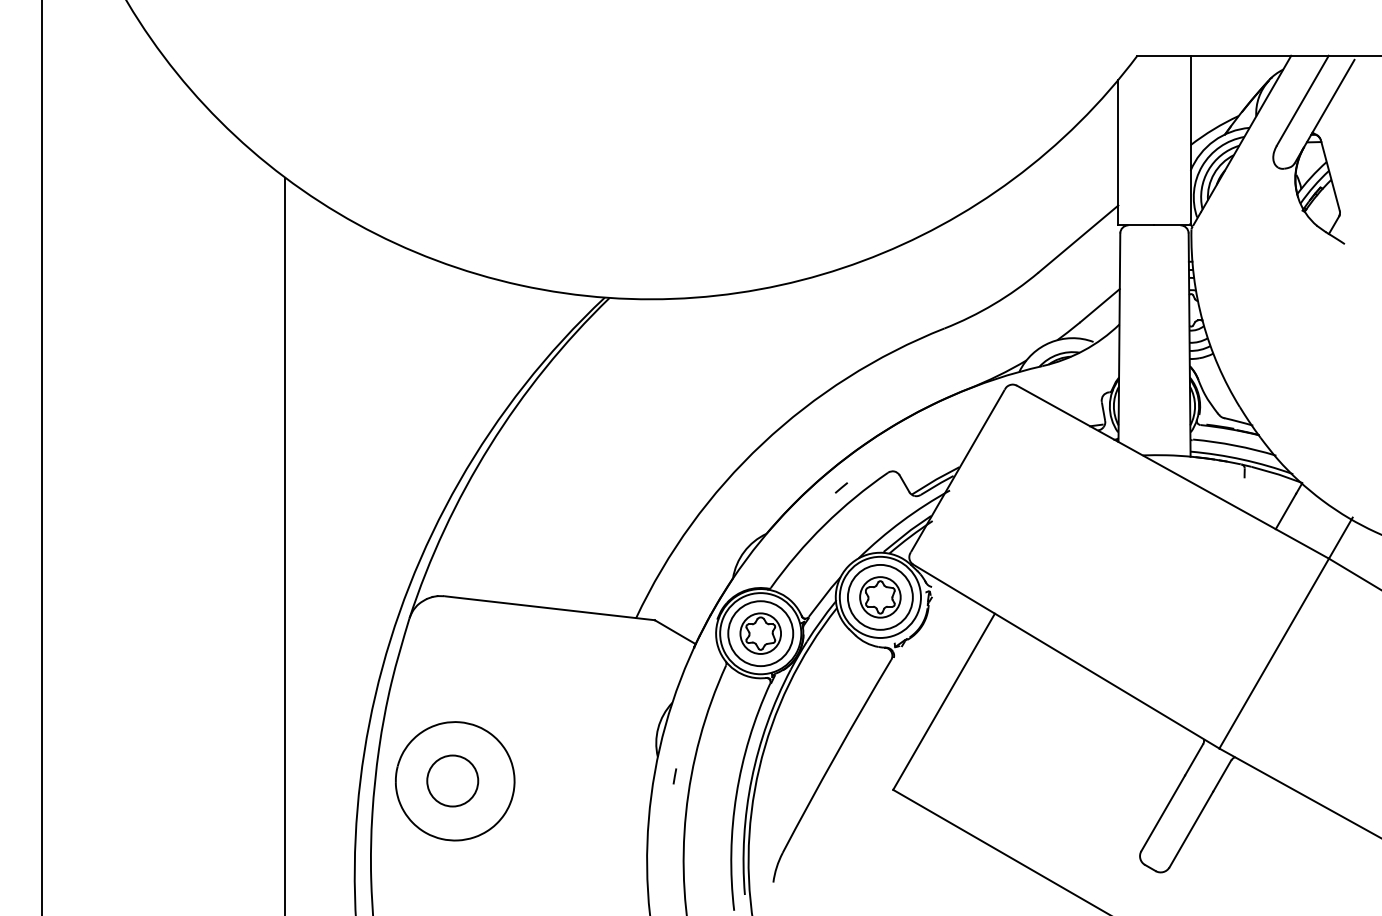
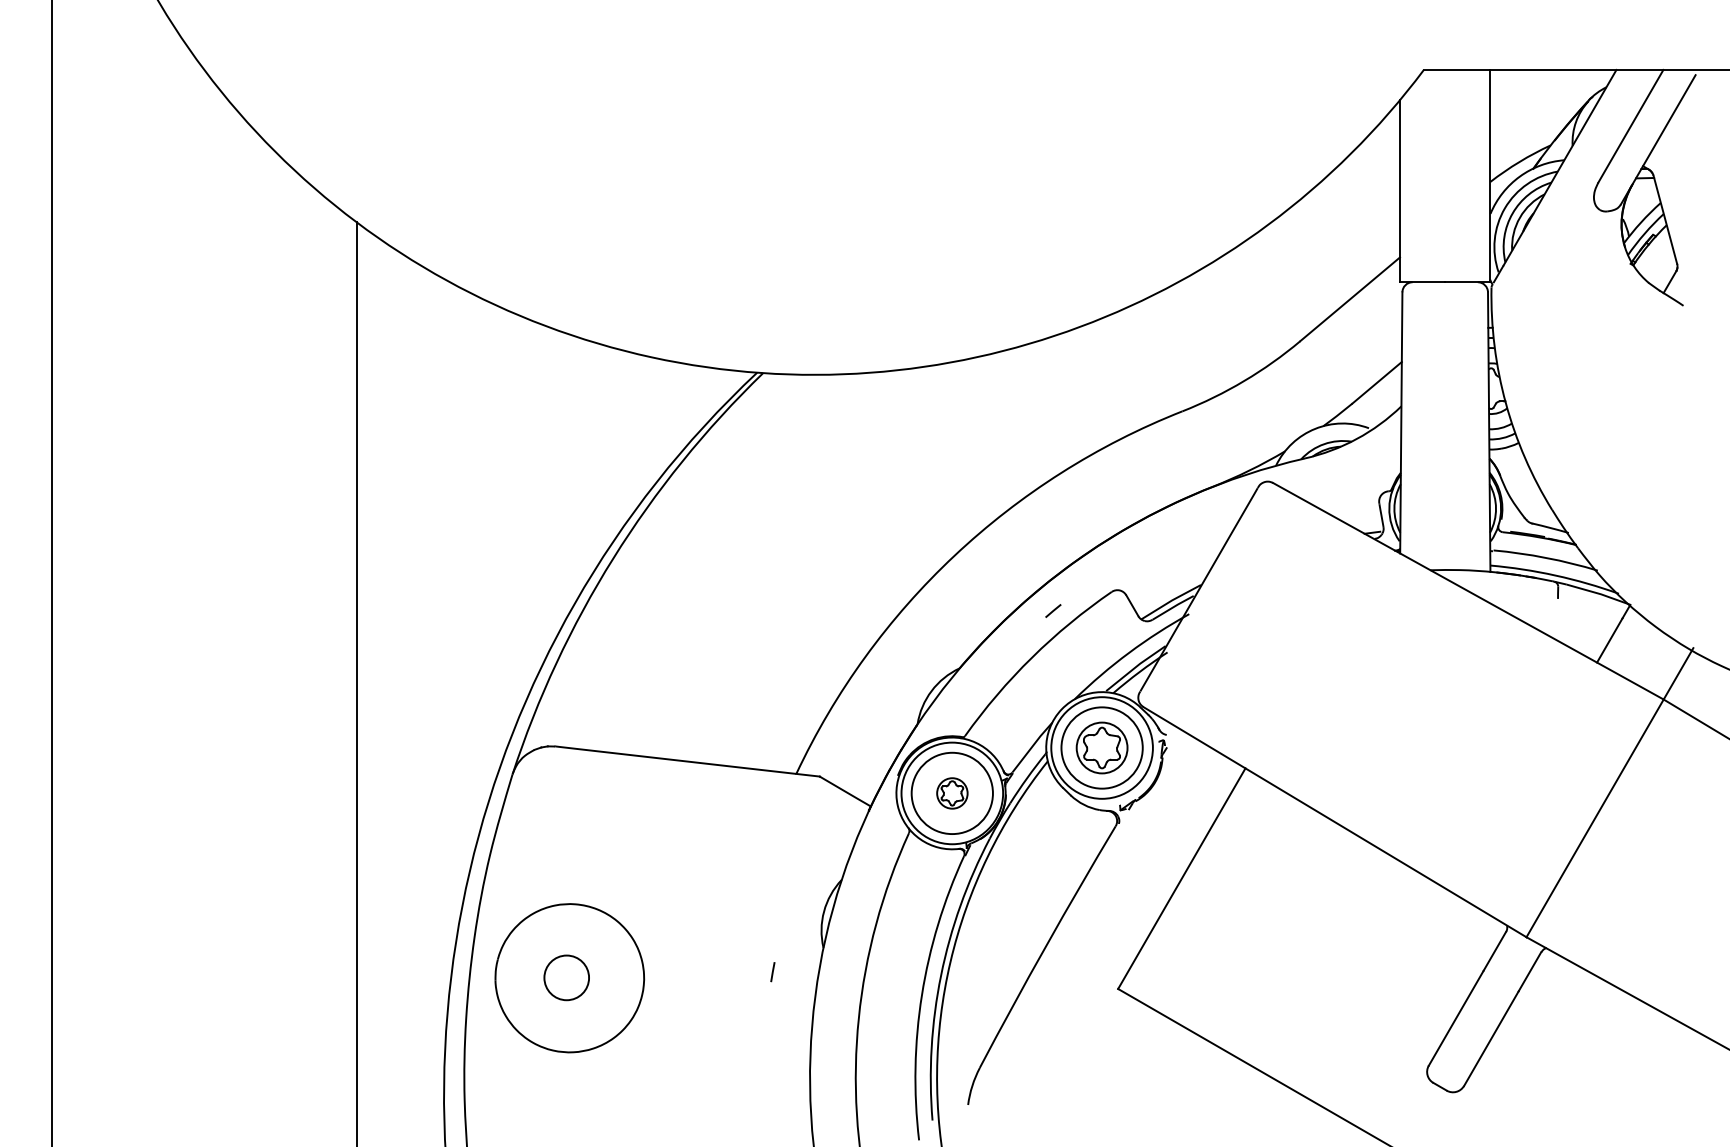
part: (760, 633) -> (952, 793), size x0.6
line: (674, 776) -> (772, 972), moved
circle: (452, 780) -> (566, 977), size x0.7

